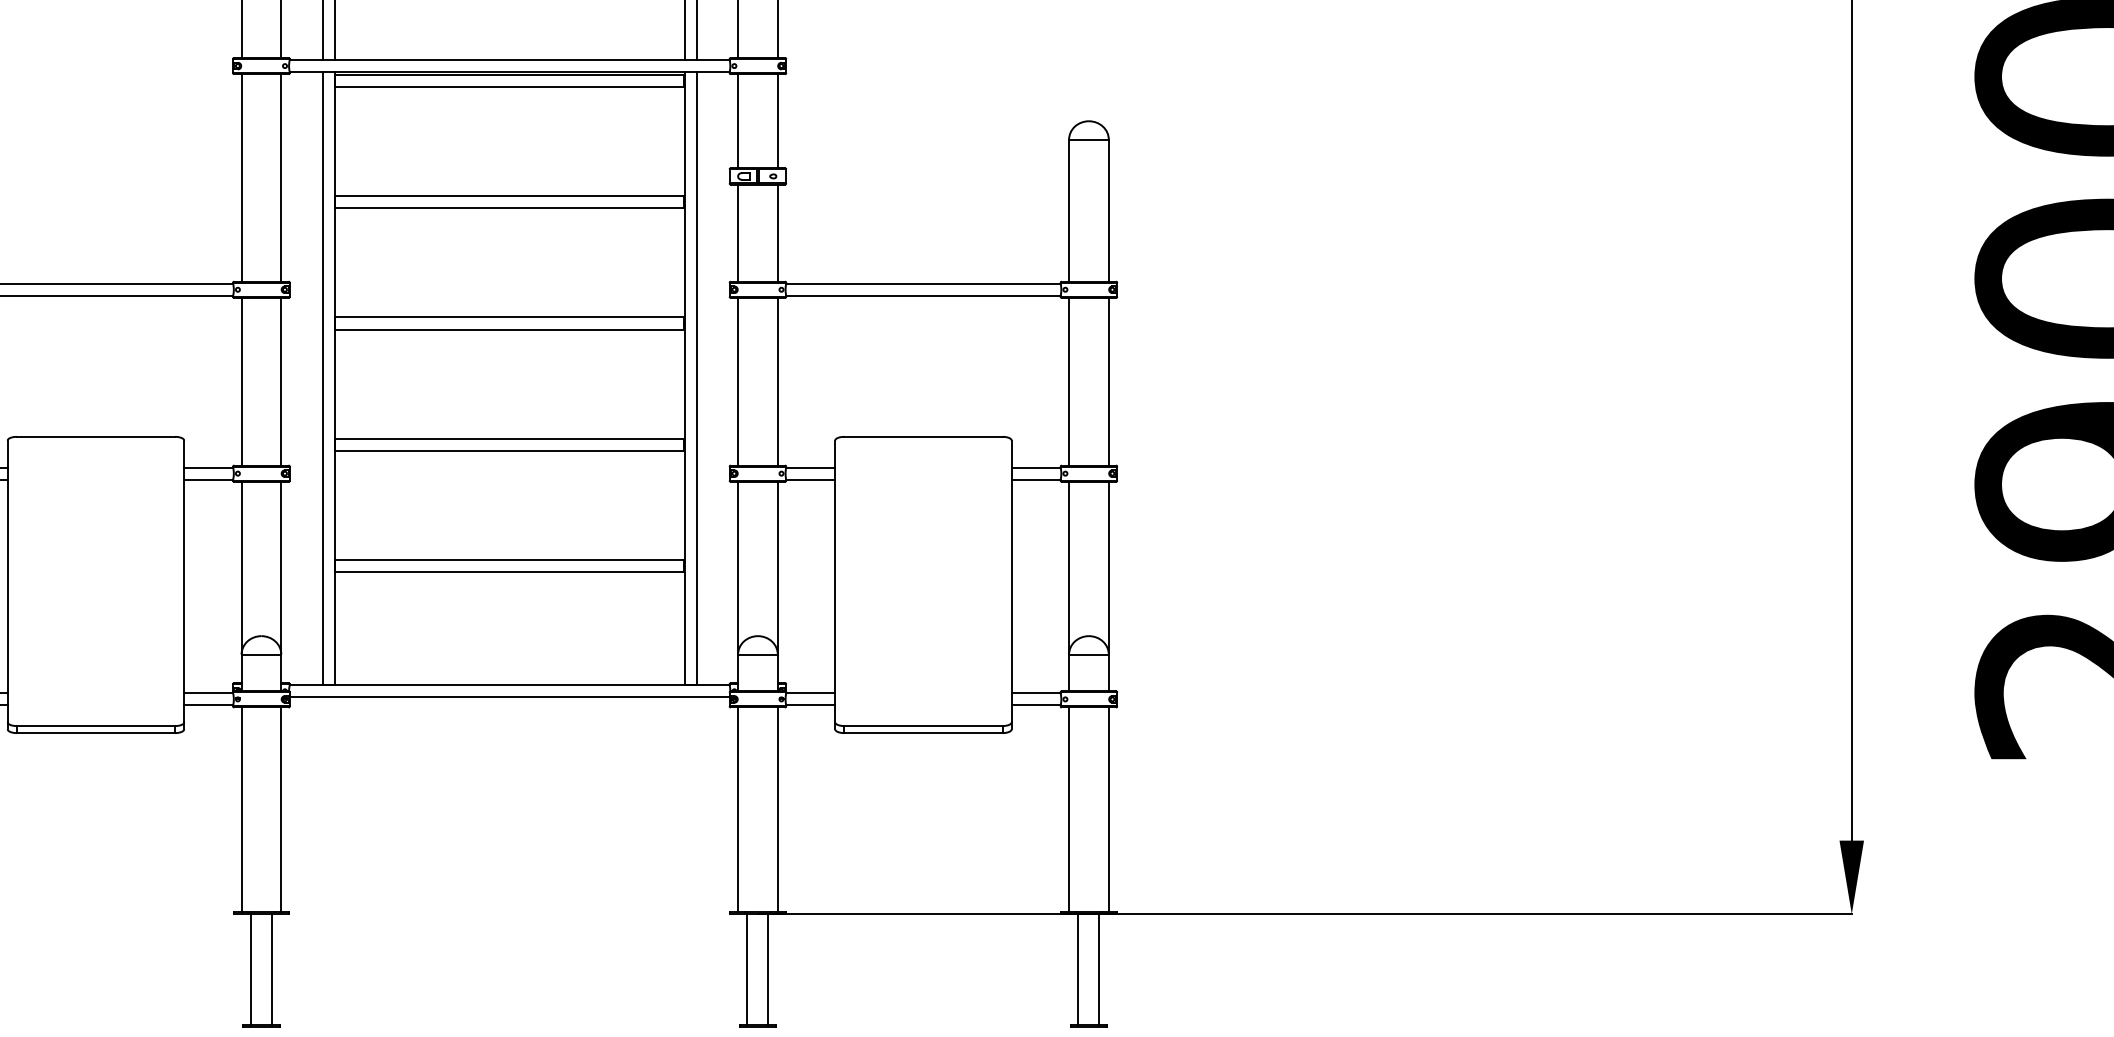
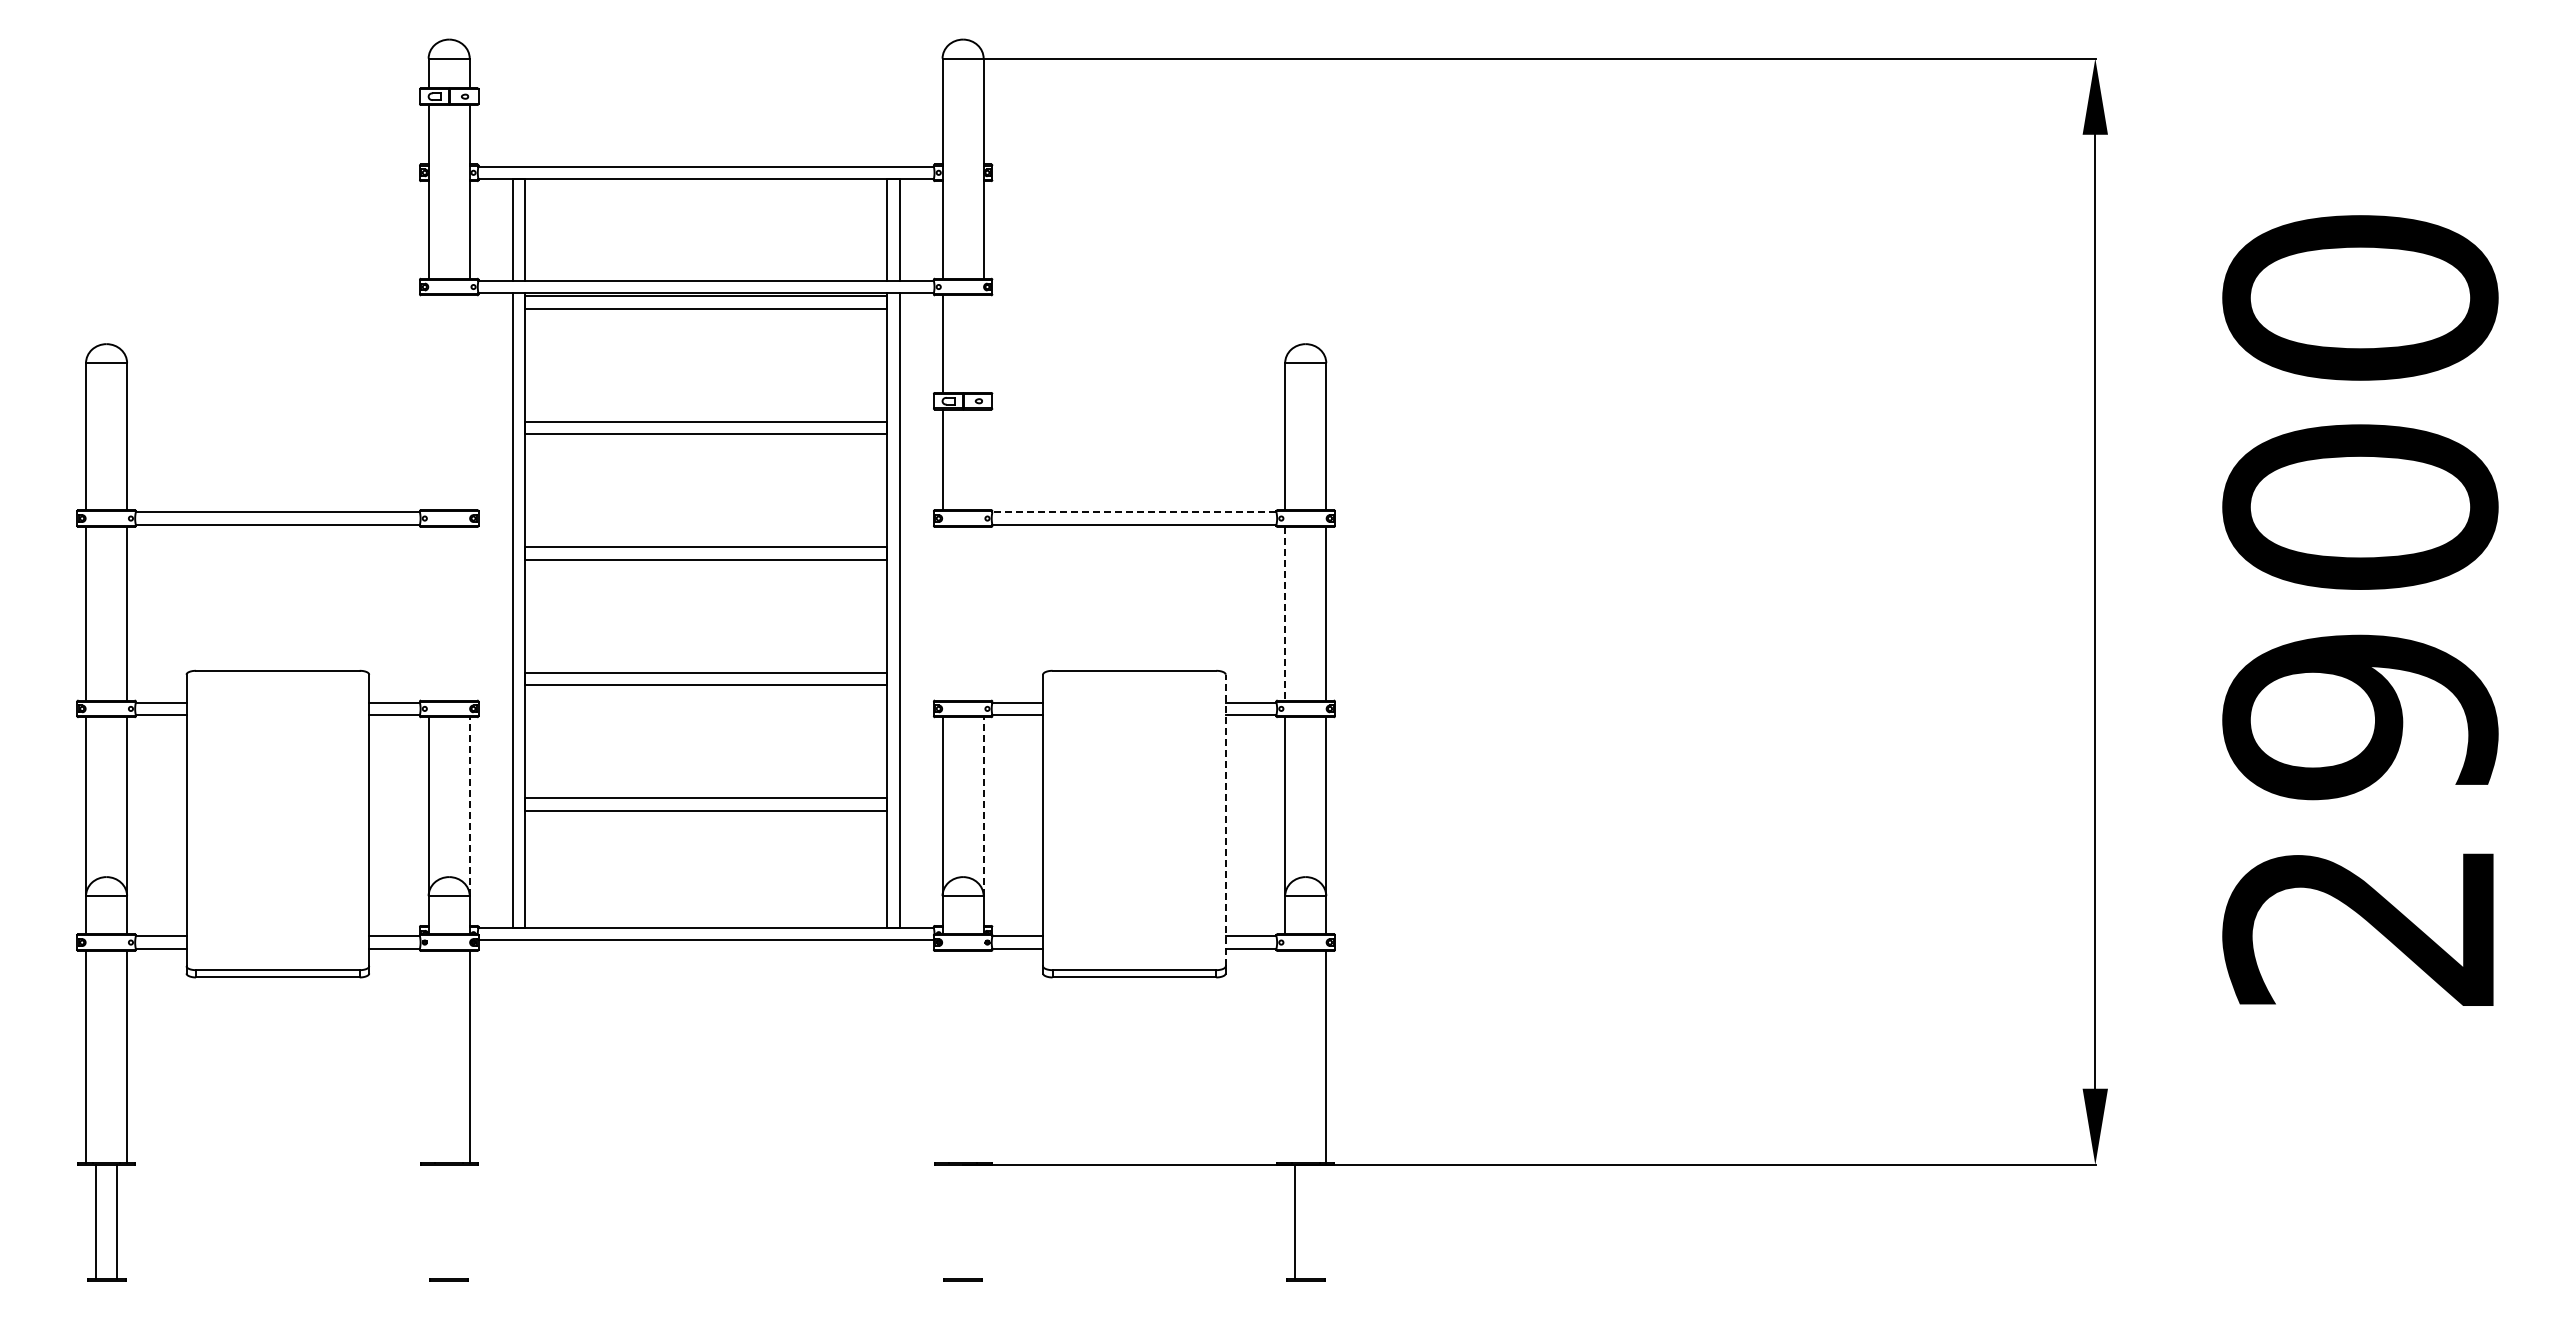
line: (777, 120) -> (983, 343), removed
line: (241, 177) -> (428, 402), removed
line: (281, 177) -> (469, 402), removed
line: (777, 232) -> (983, 459), removed
line: (922, 283) -> (1133, 512), solid -> dashed
line: (241, 381) -> (428, 613), removed
line: (281, 381) -> (469, 613), removed
line: (738, 381) -> (942, 613), removed
line: (777, 381) -> (983, 613), removed
line: (1069, 381) -> (1285, 613), solid -> dashed
line: (281, 567) -> (469, 806), solid -> dashed
line: (777, 567) -> (983, 806), solid -> dashed
line: (1011, 581) -> (1225, 820), solid -> dashed
line: (241, 809) -> (428, 1056), removed
line: (738, 809) -> (942, 1056), removed
line: (777, 809) -> (983, 1056), removed
line: (1069, 809) -> (1285, 1056), removed
line: (251, 968) -> (438, 1221), removed
line: (272, 968) -> (460, 1221), removed
line: (747, 968) -> (952, 1221), removed
line: (767, 968) -> (973, 1221), removed
line: (1099, 968) -> (1316, 1221), removed

